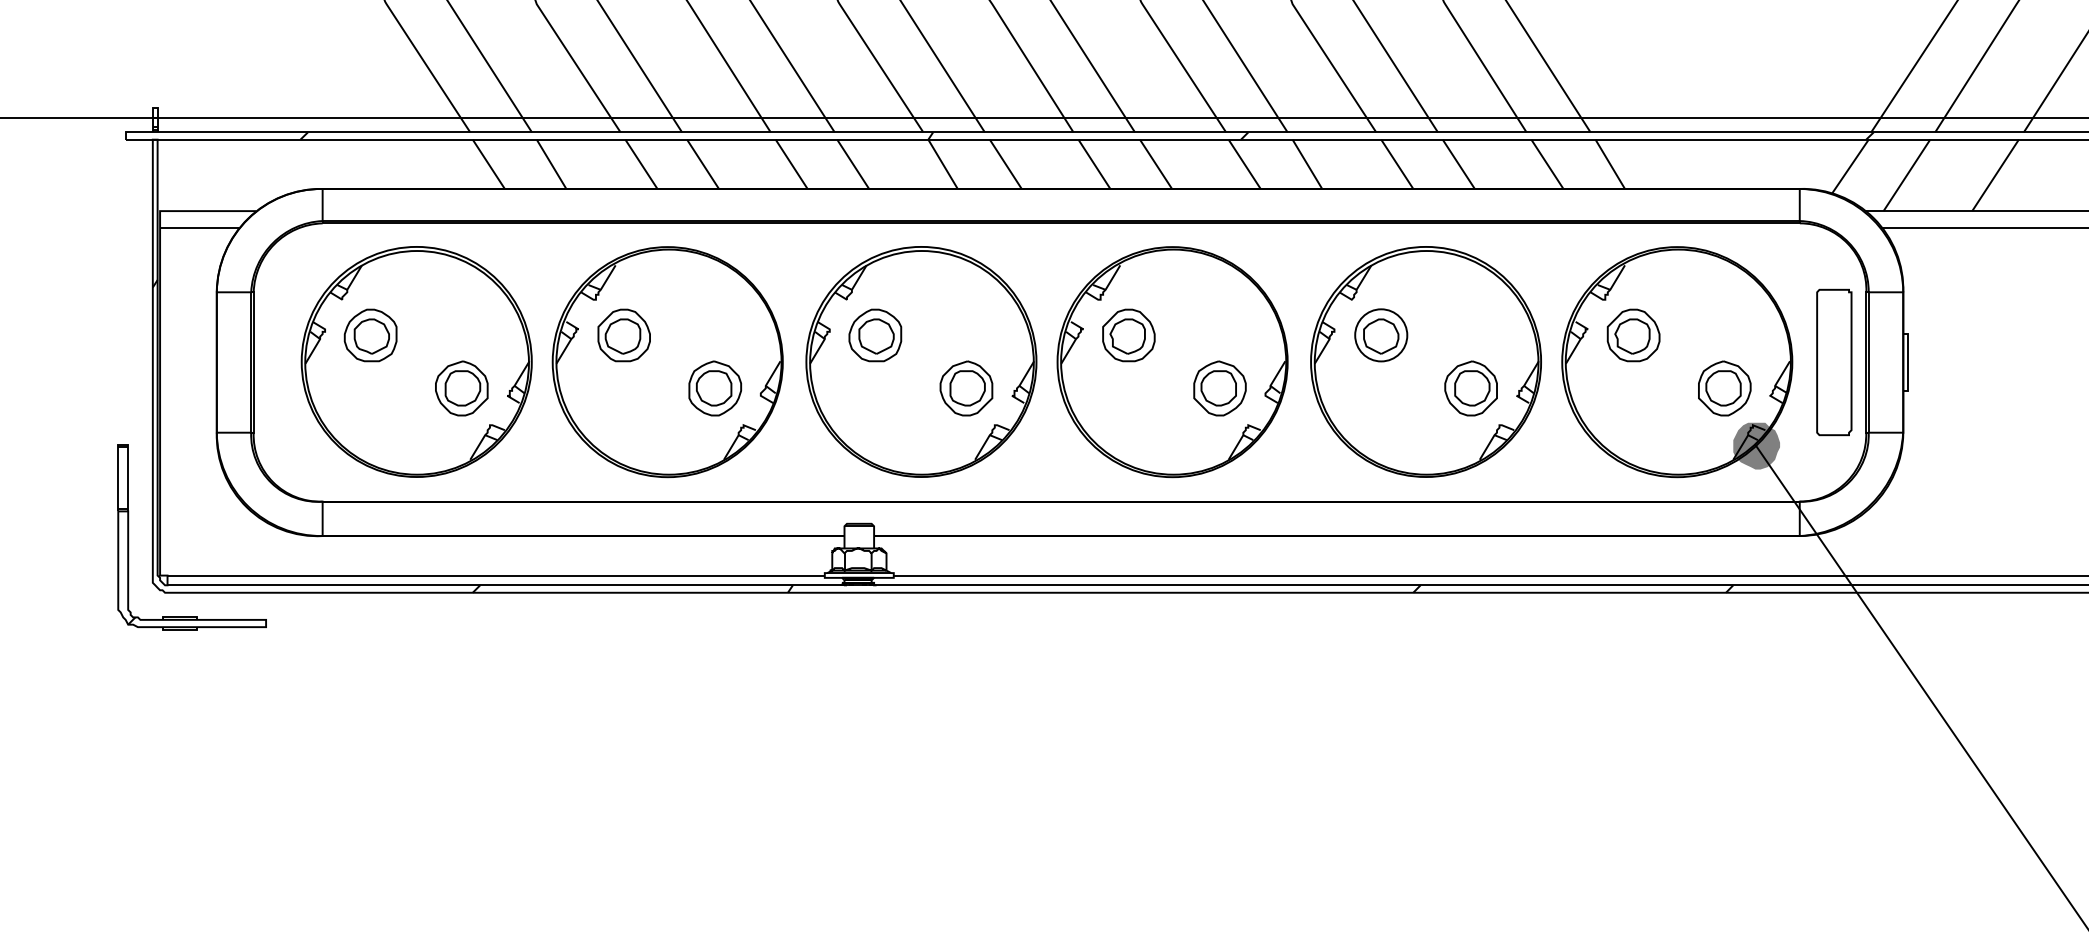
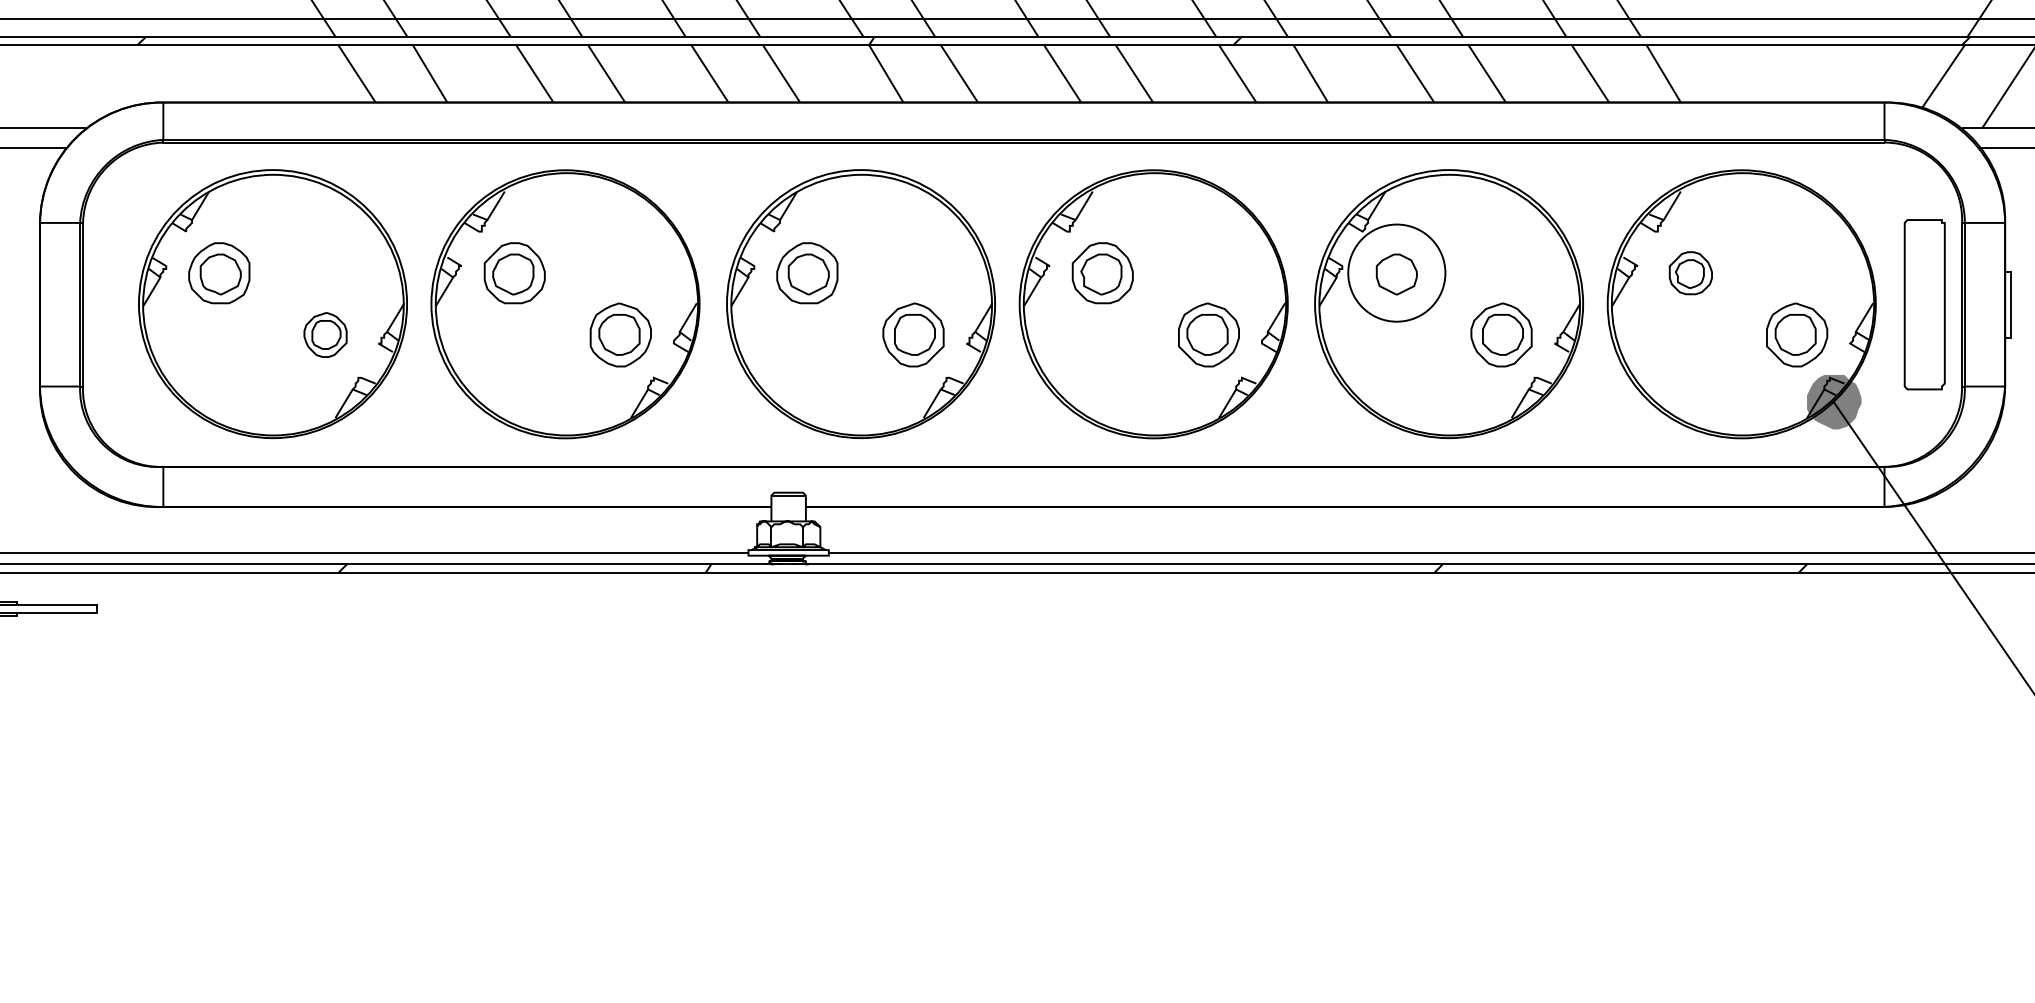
circle: (1381, 335) -> (1397, 273), size x1.6
part: (1633, 335) -> (1690, 273), size x0.7
part: (461, 388) -> (325, 335), size x0.7

